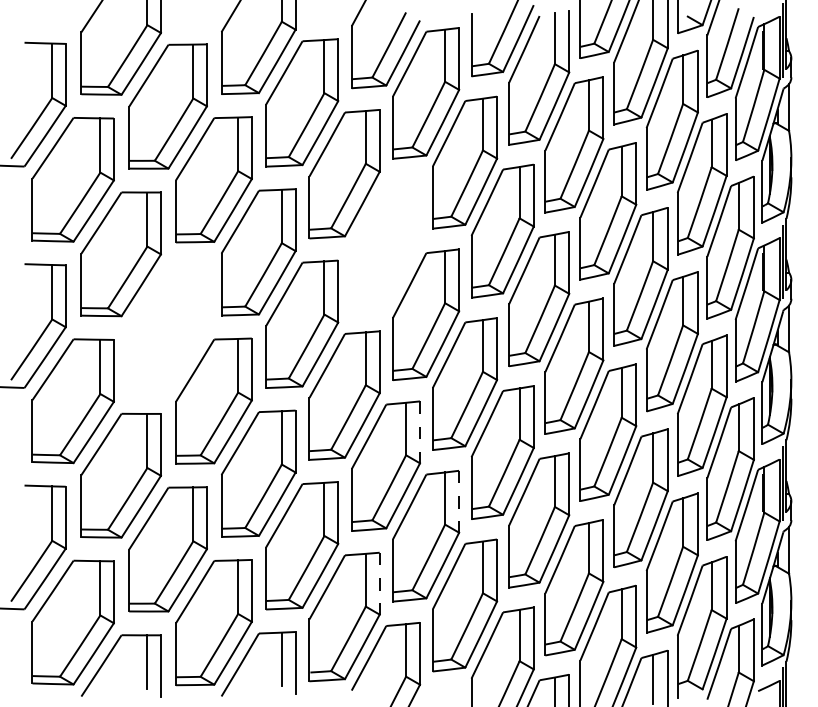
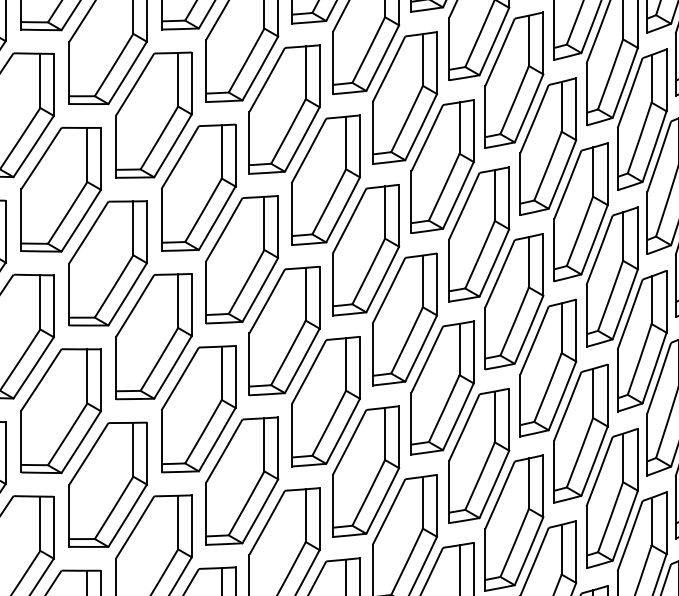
part: (386, 244) -> (326, 179), added
part: (167, 327) -> (107, 262), added
line: (420, 432) -> (360, 367), dashed -> solid
line: (459, 501) -> (399, 436), dashed -> solid
line: (379, 583) -> (319, 518), dashed -> solid

